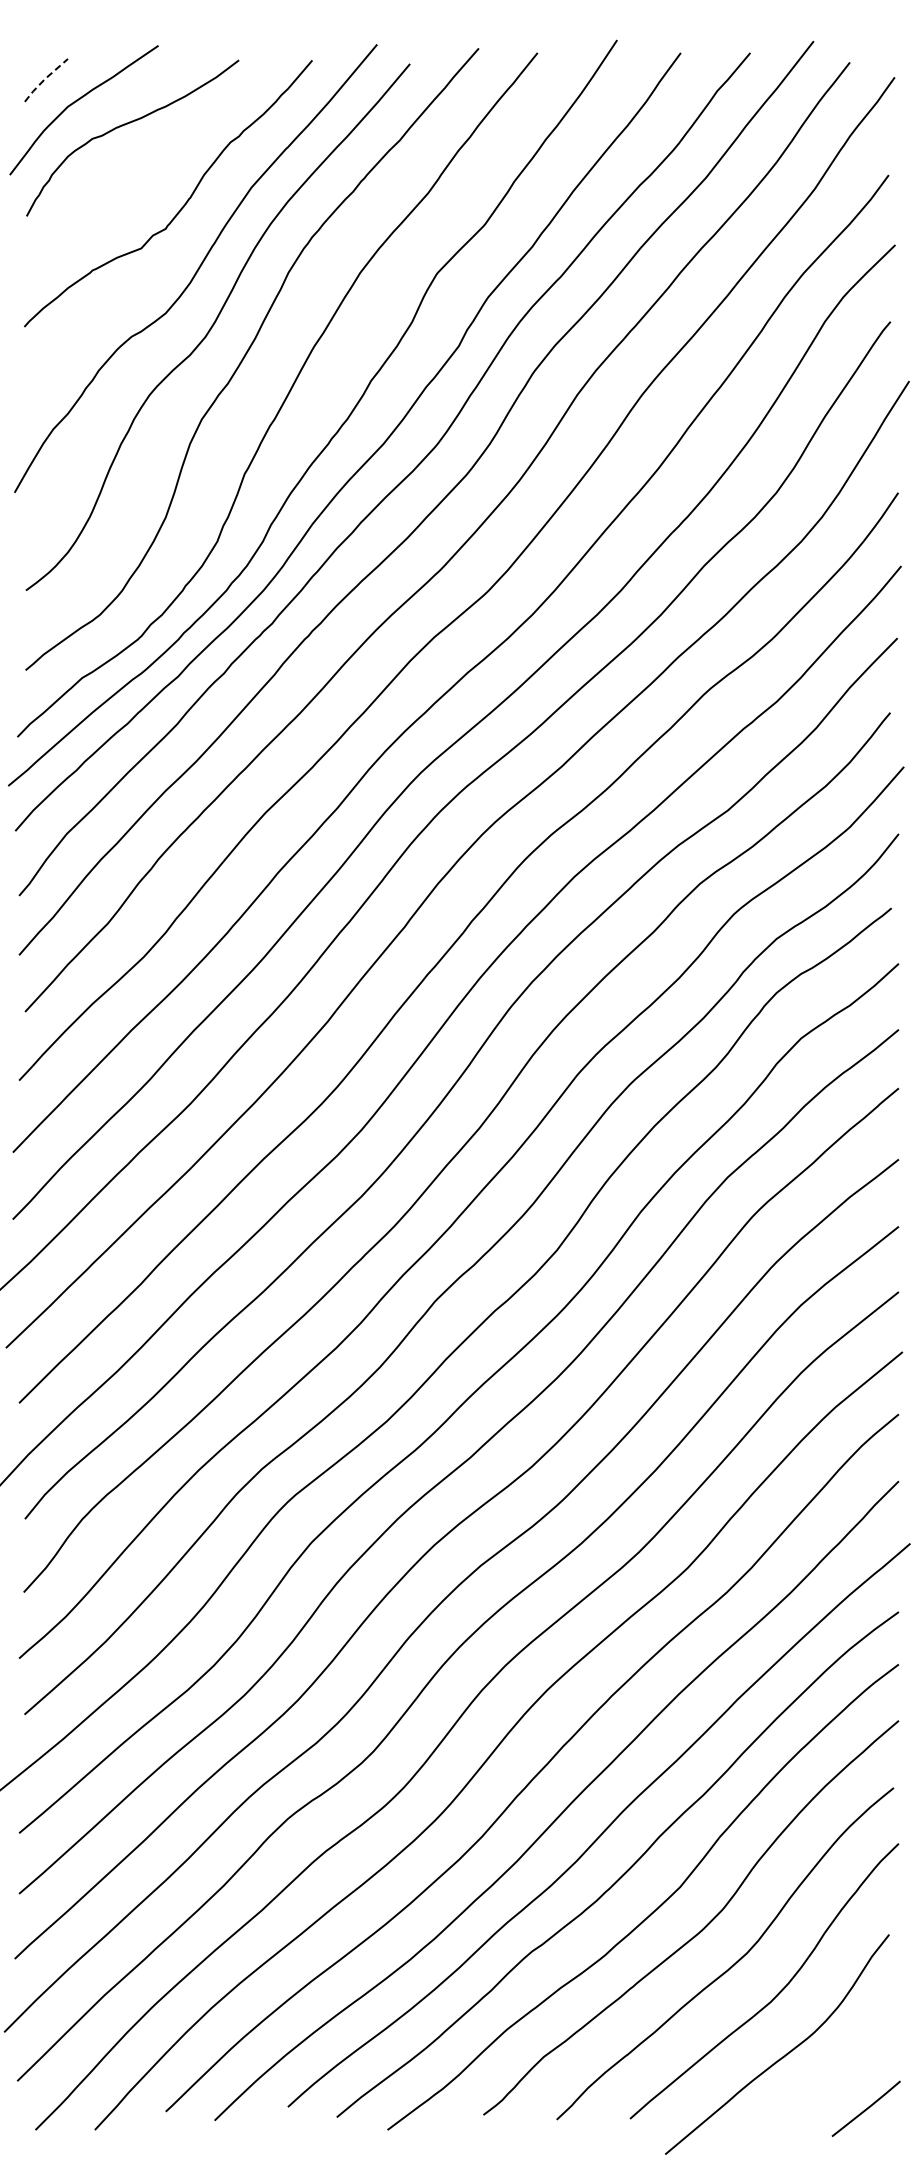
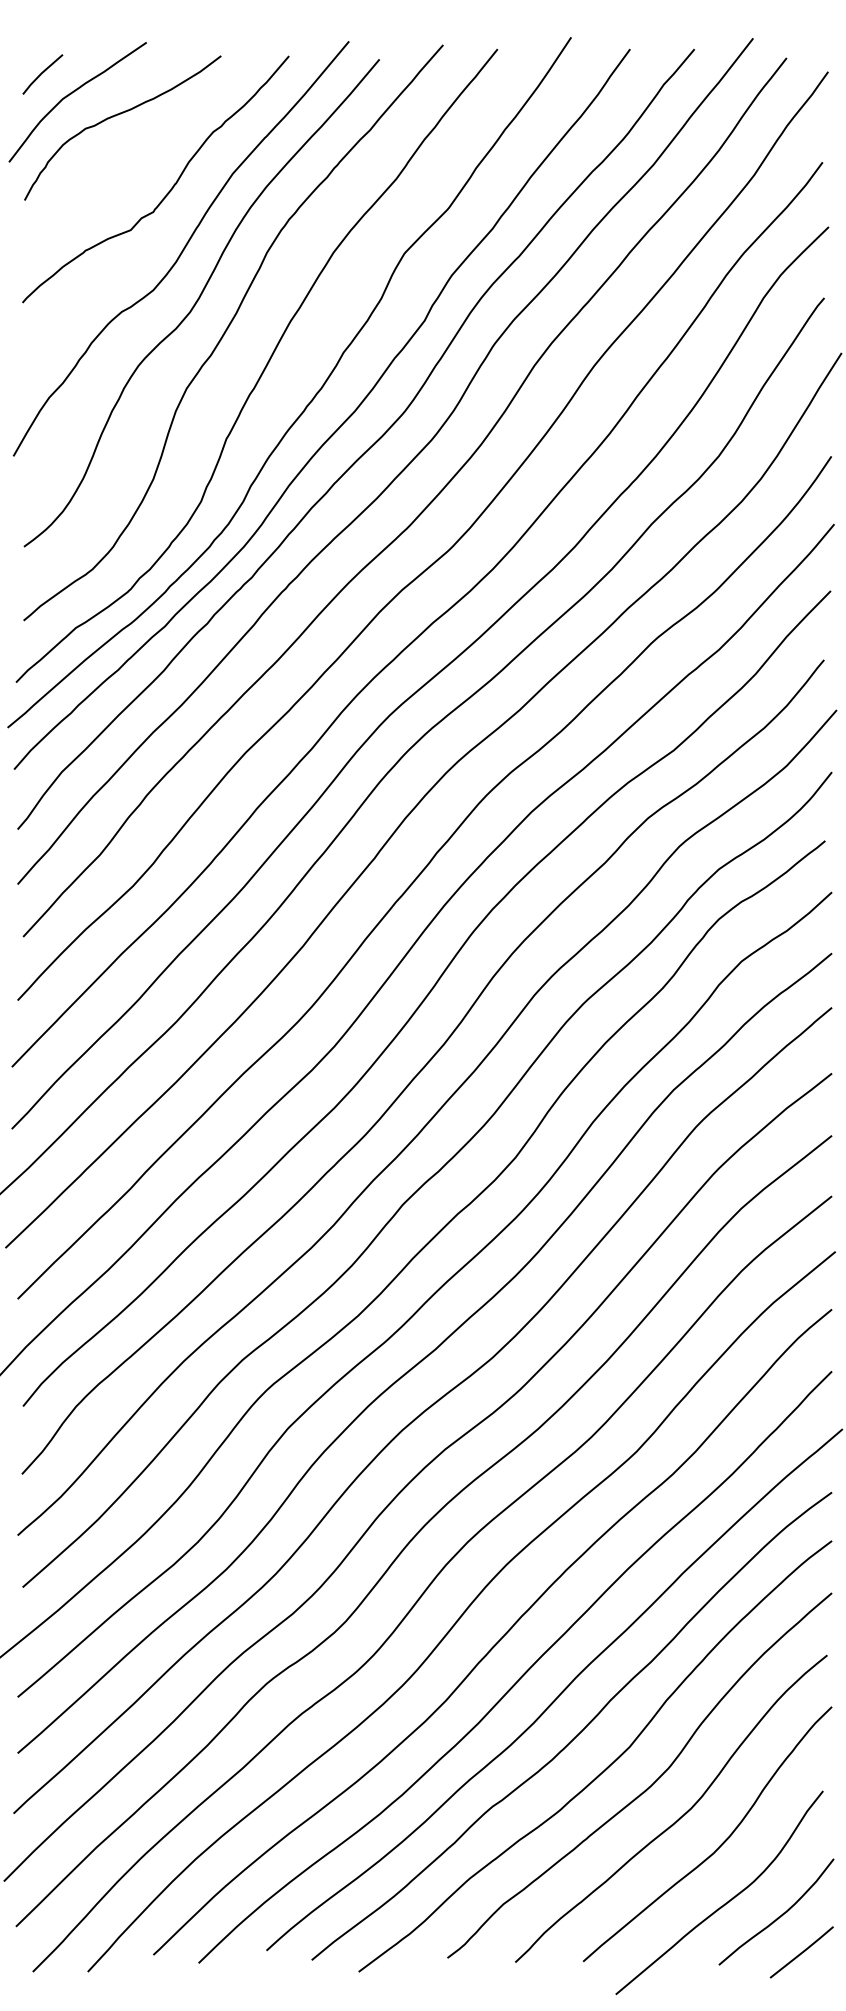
line: (45, 78) -> (42, 72), dashed -> solid
curve: (842, 2069) -> (779, 1915), added

